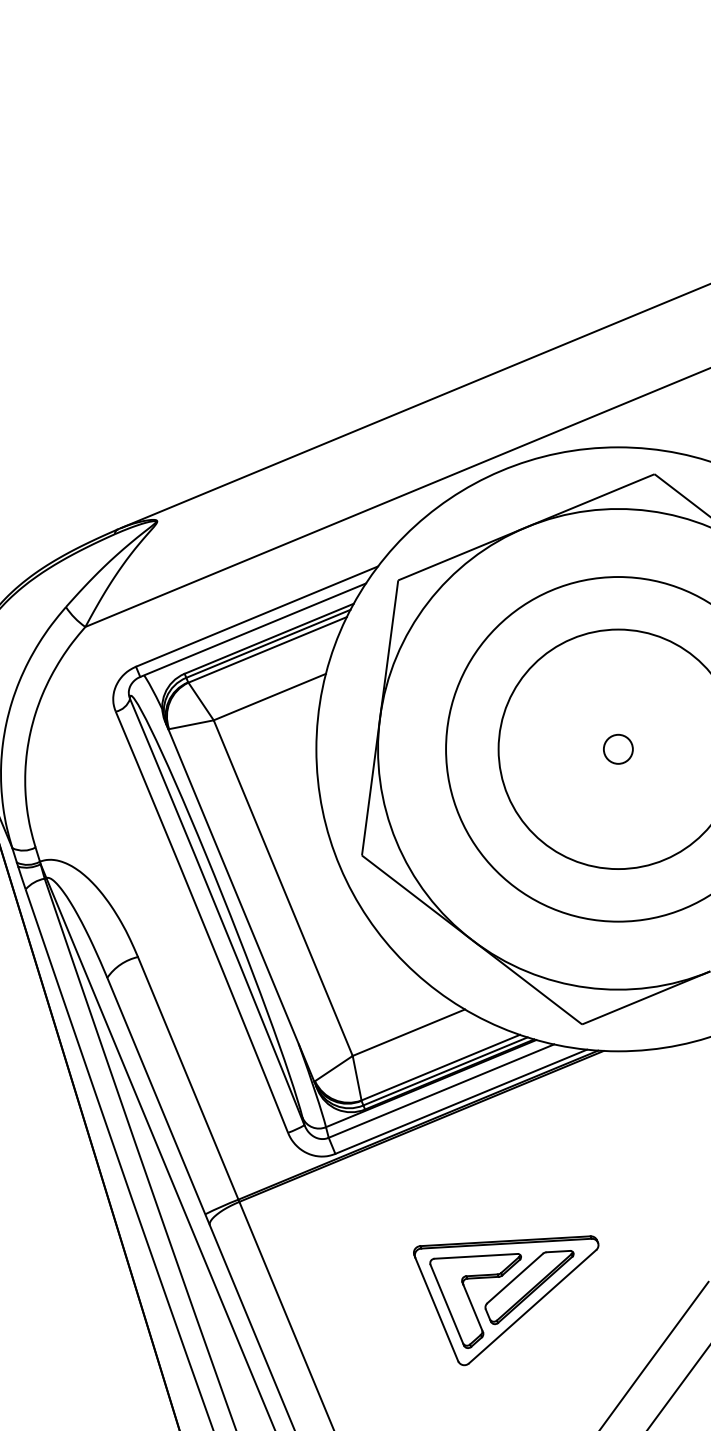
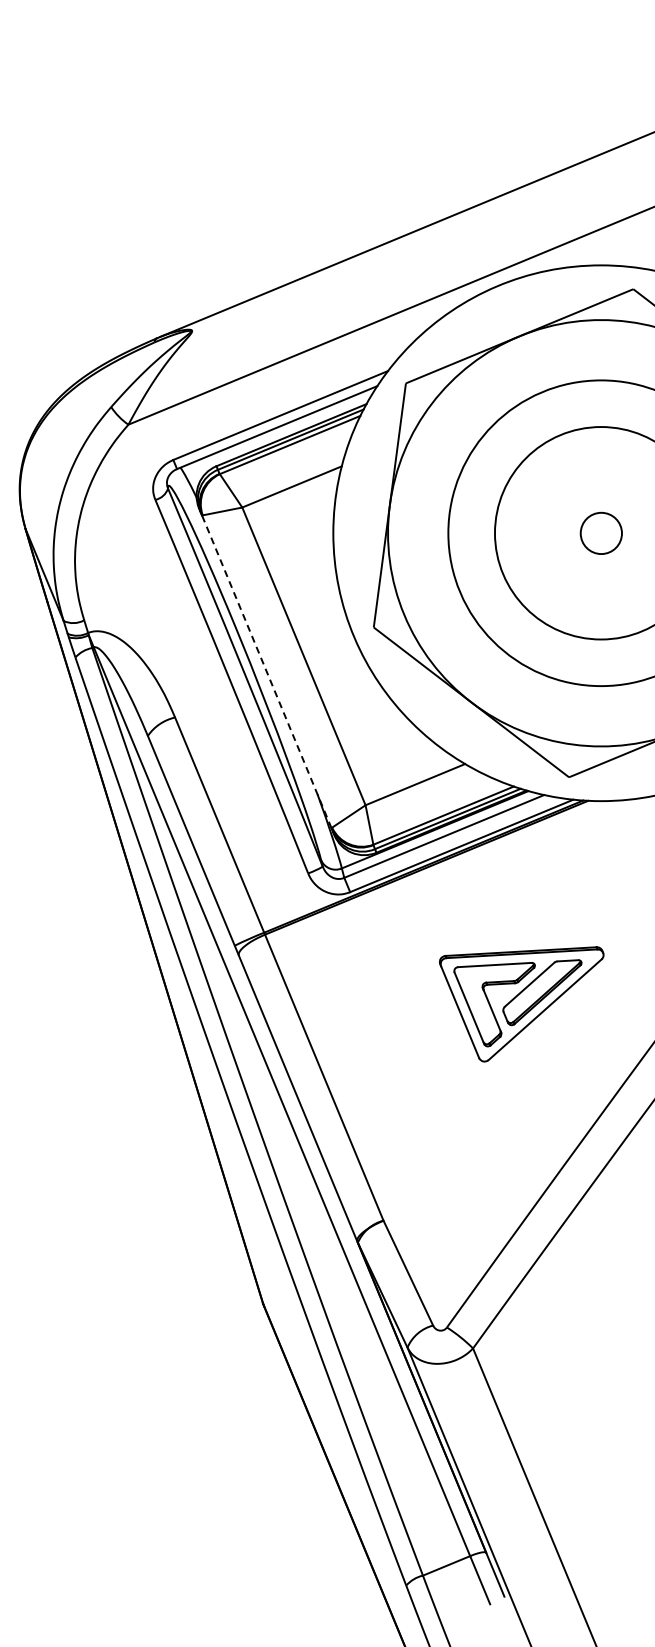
circle: (617, 748) -> (600, 532), size x1.6
line: (241, 905) -> (266, 671), solid -> dashed
part: (505, 1300) -> (521, 1004), moved

